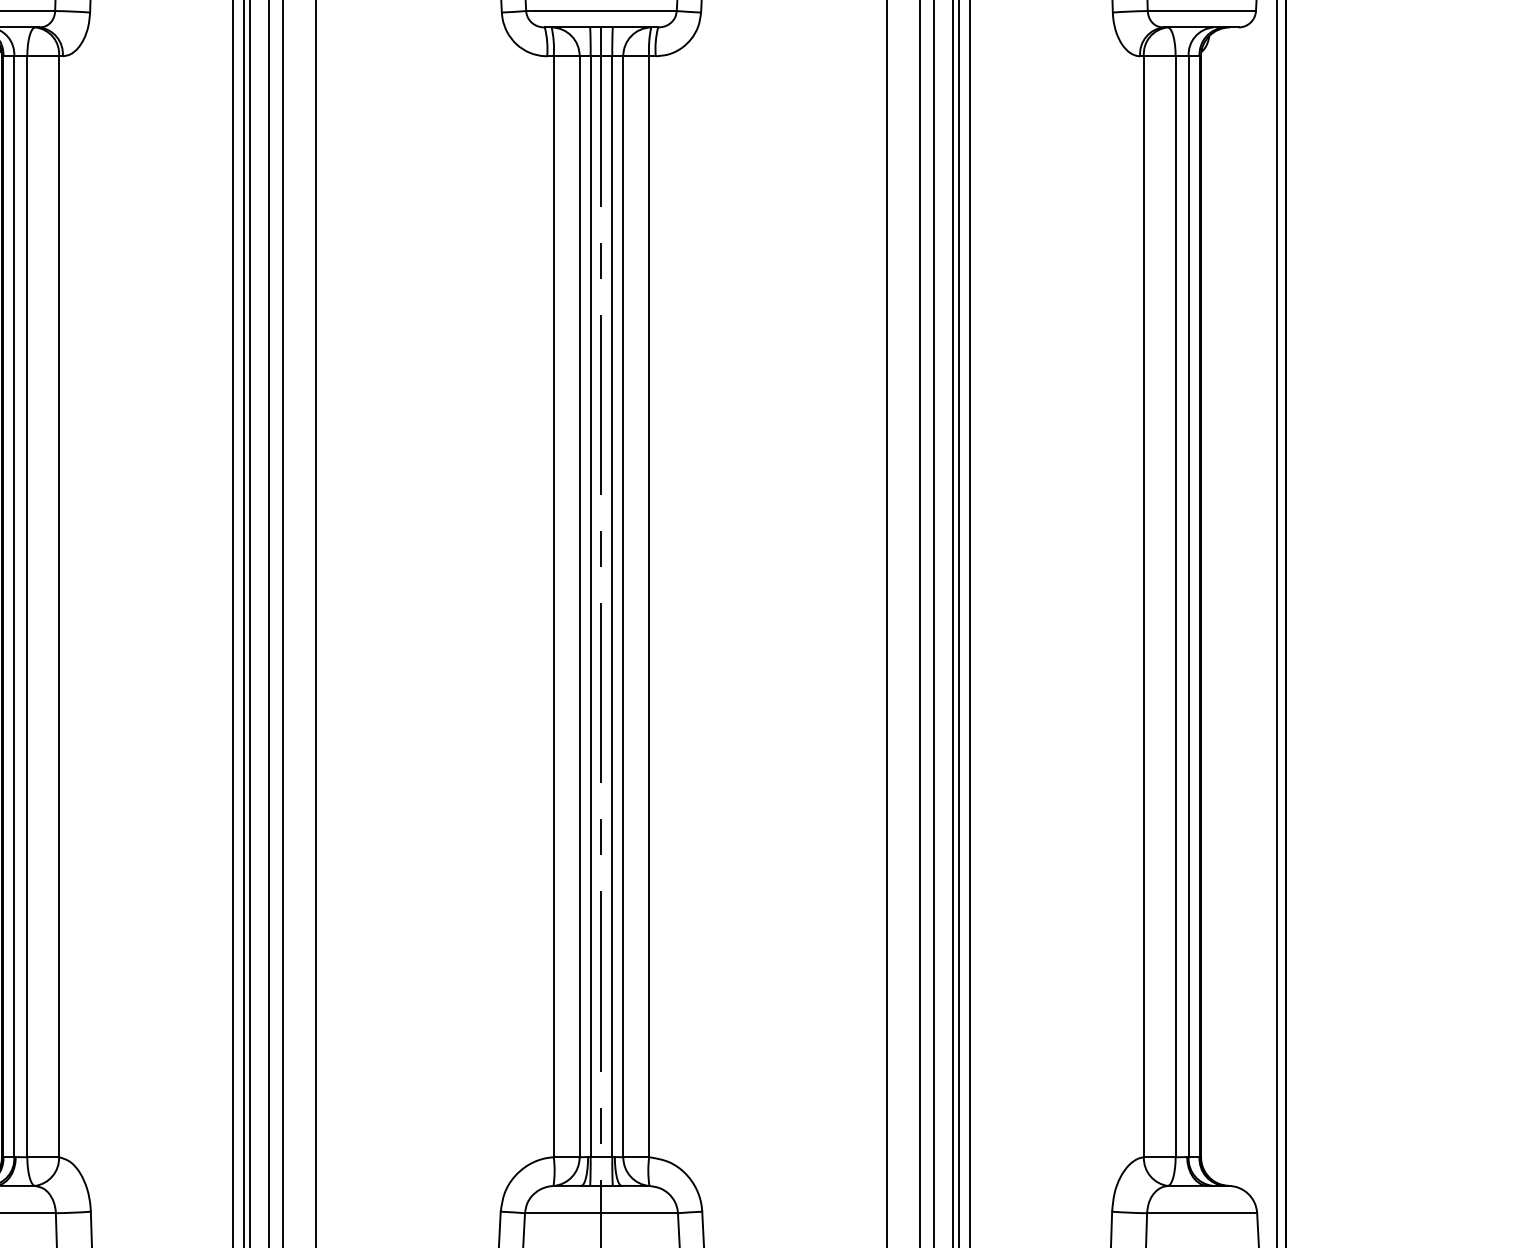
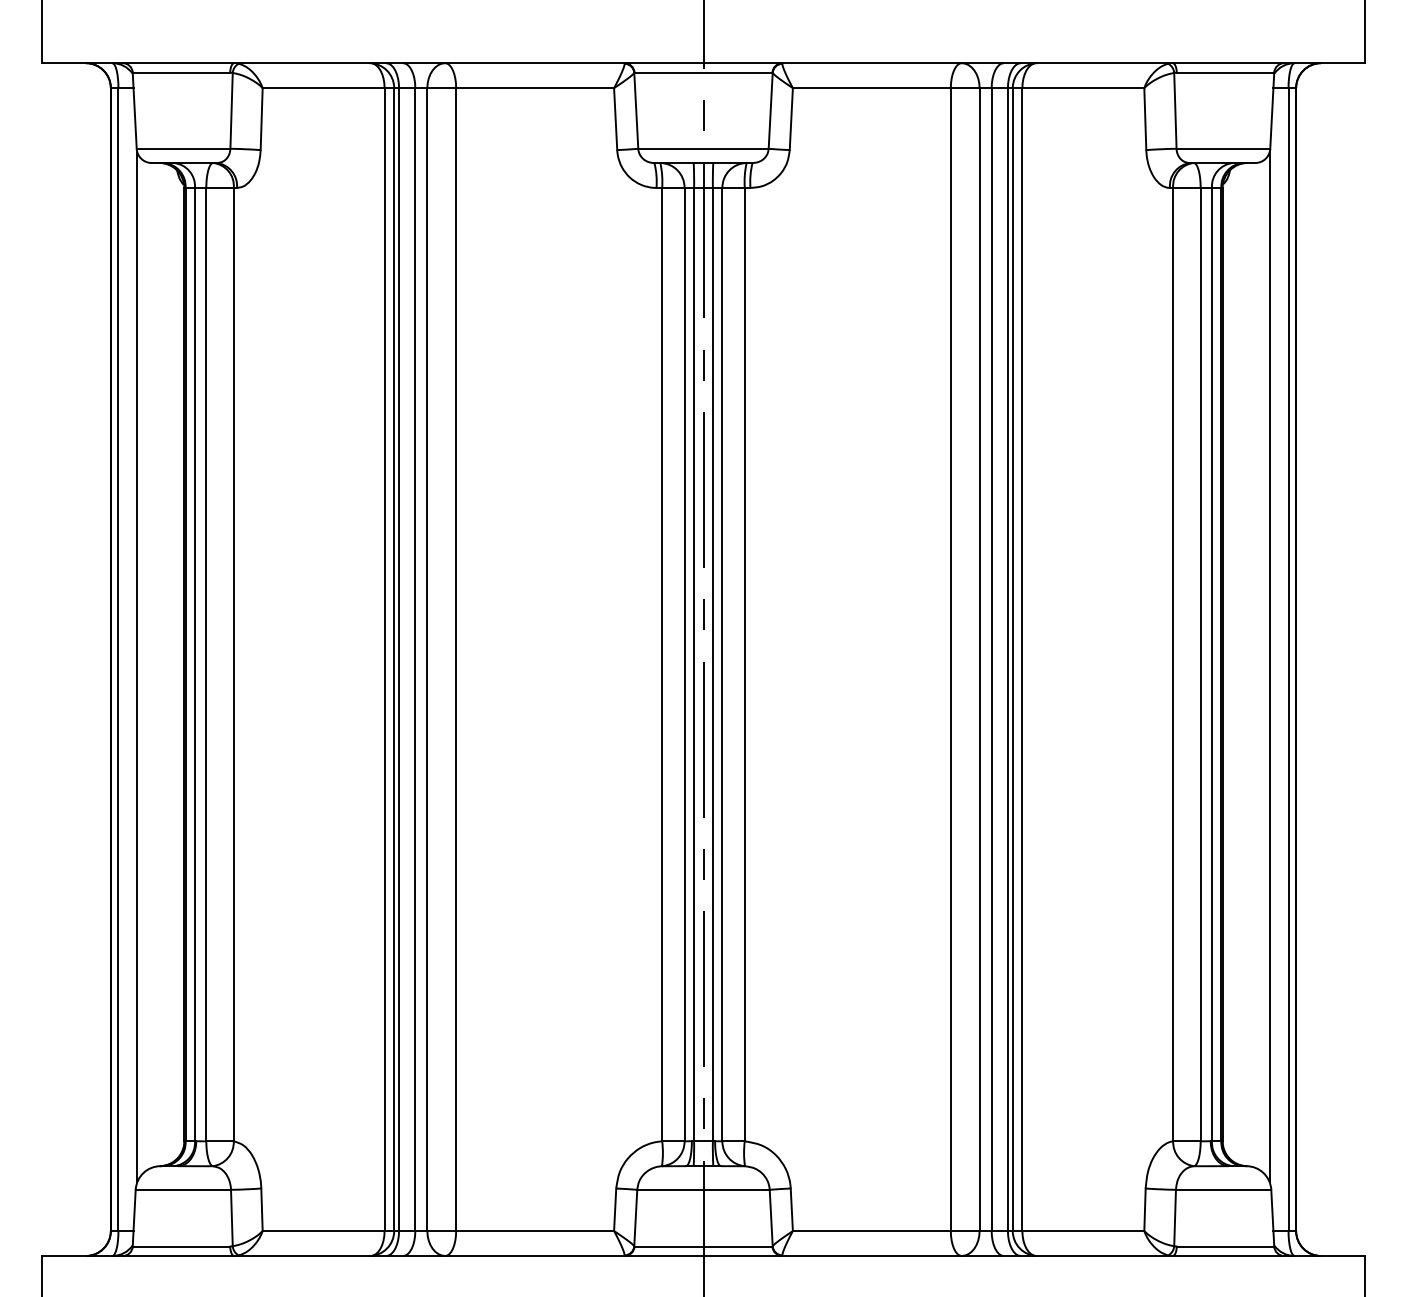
line: (1255, 610) -> (1269, 667), added

